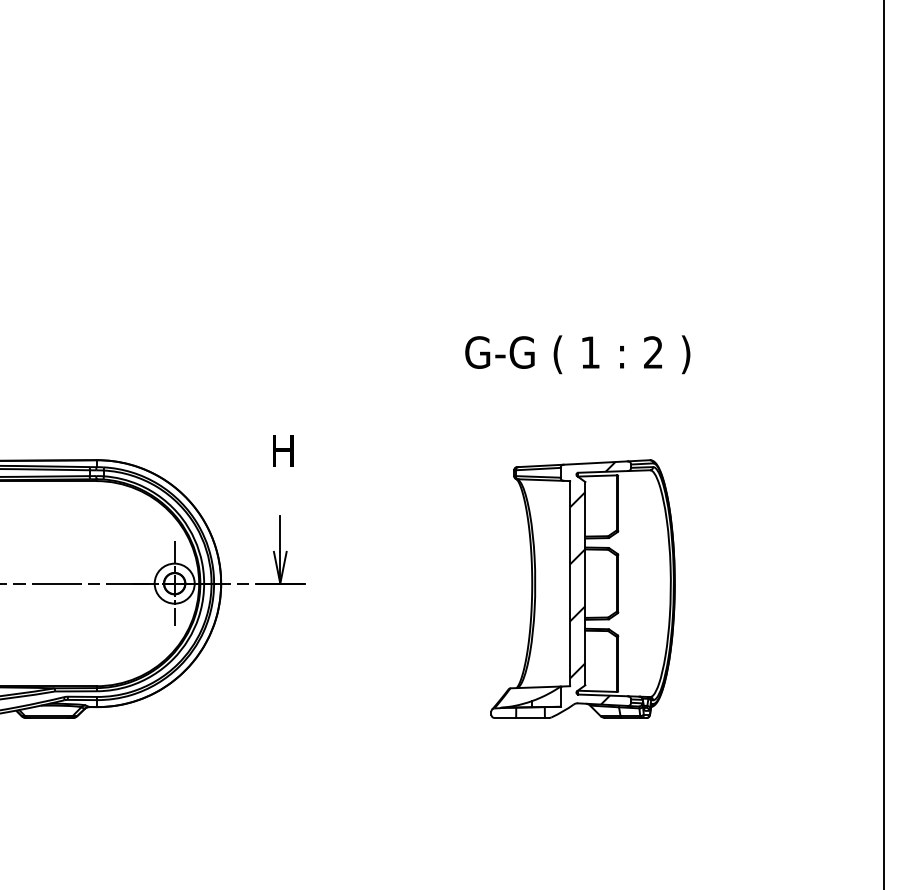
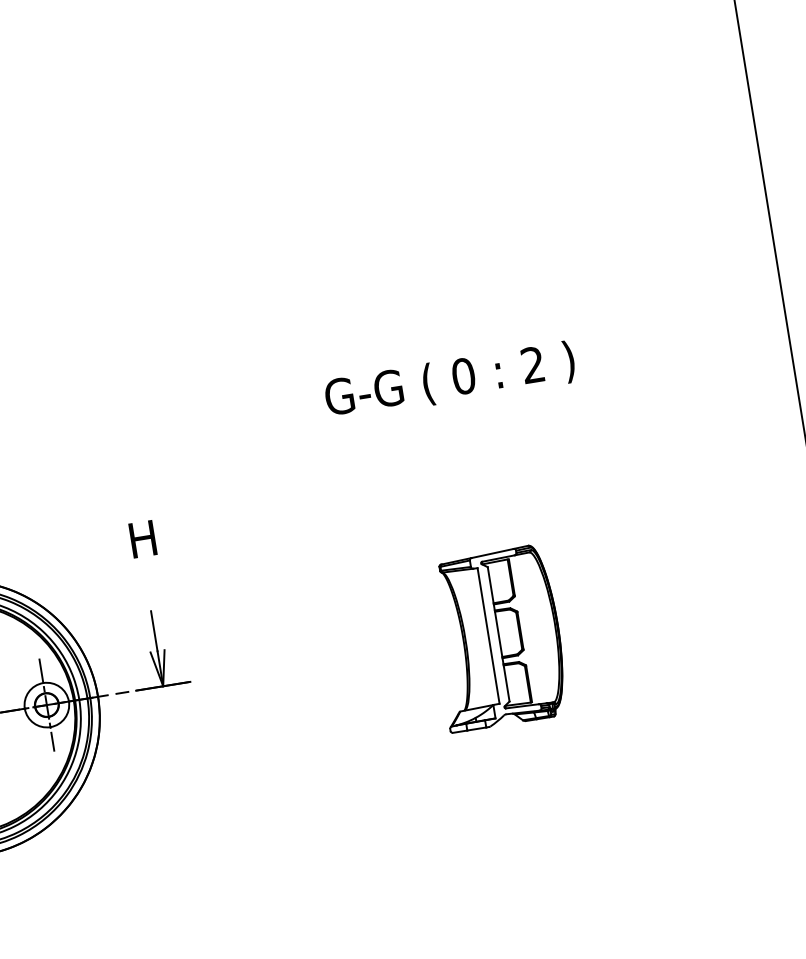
text: (590, 352) -> (463, 376), 1 -> 0
part: (582, 588) -> (497, 637), size x0.6

